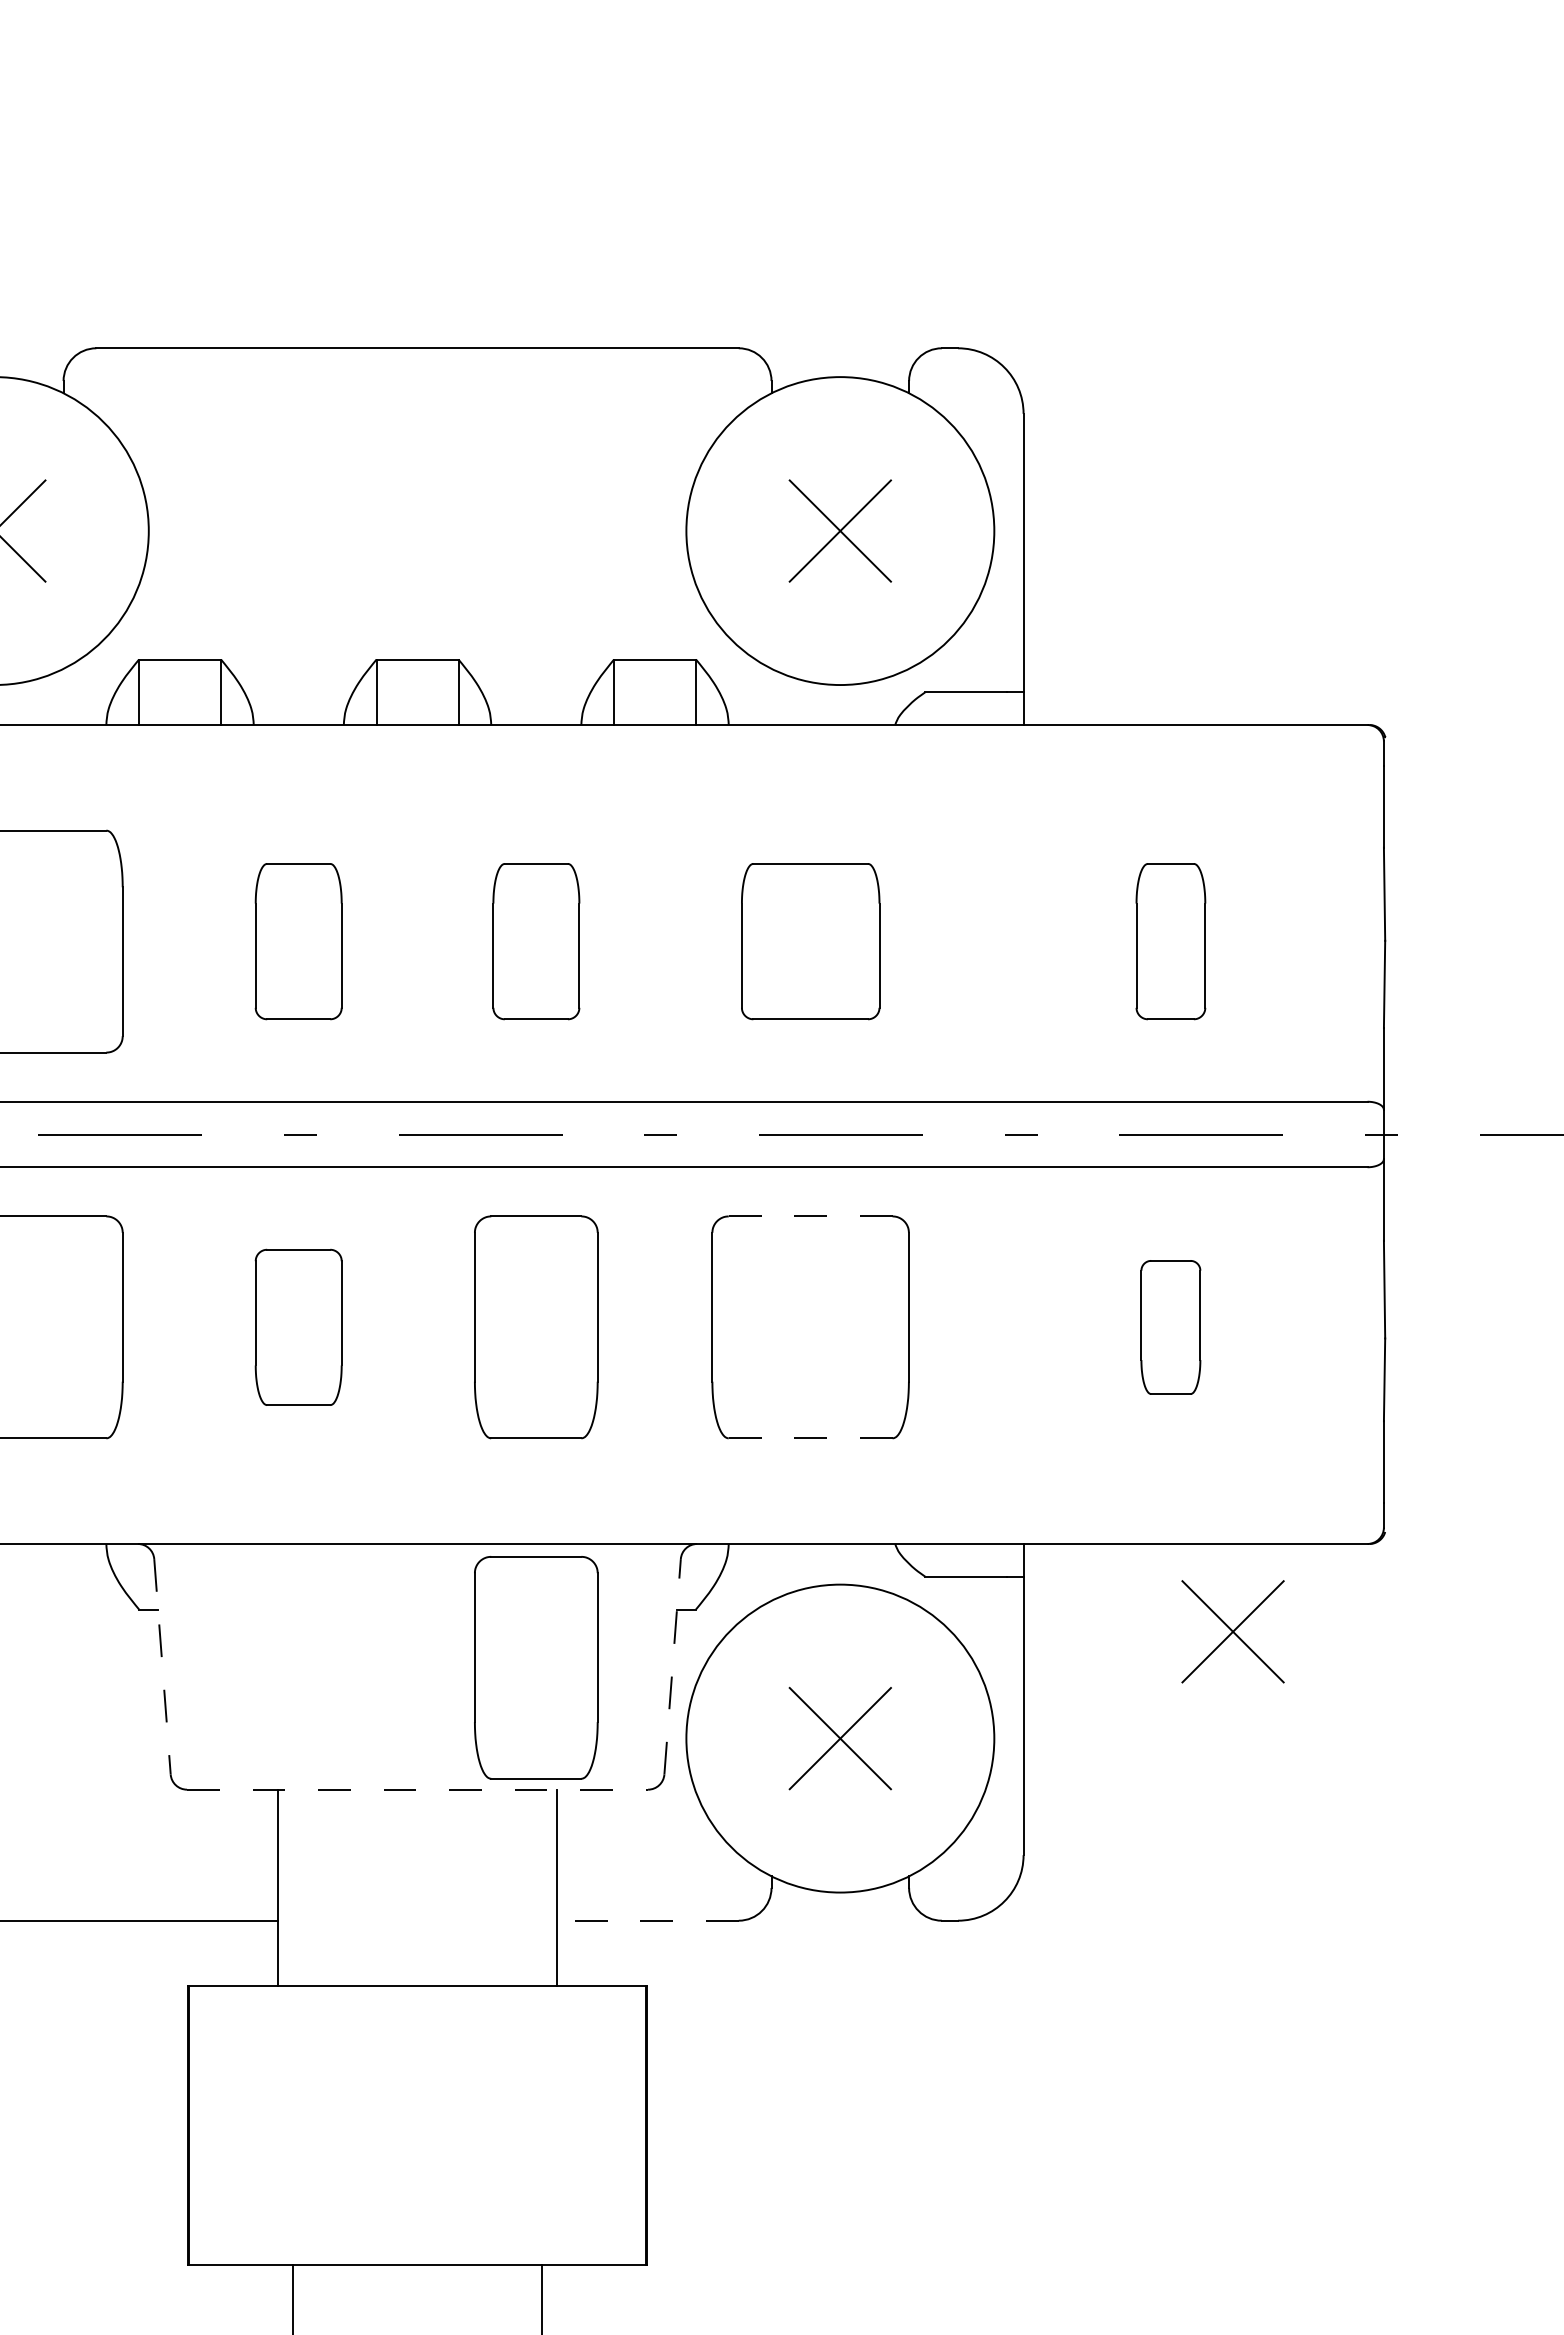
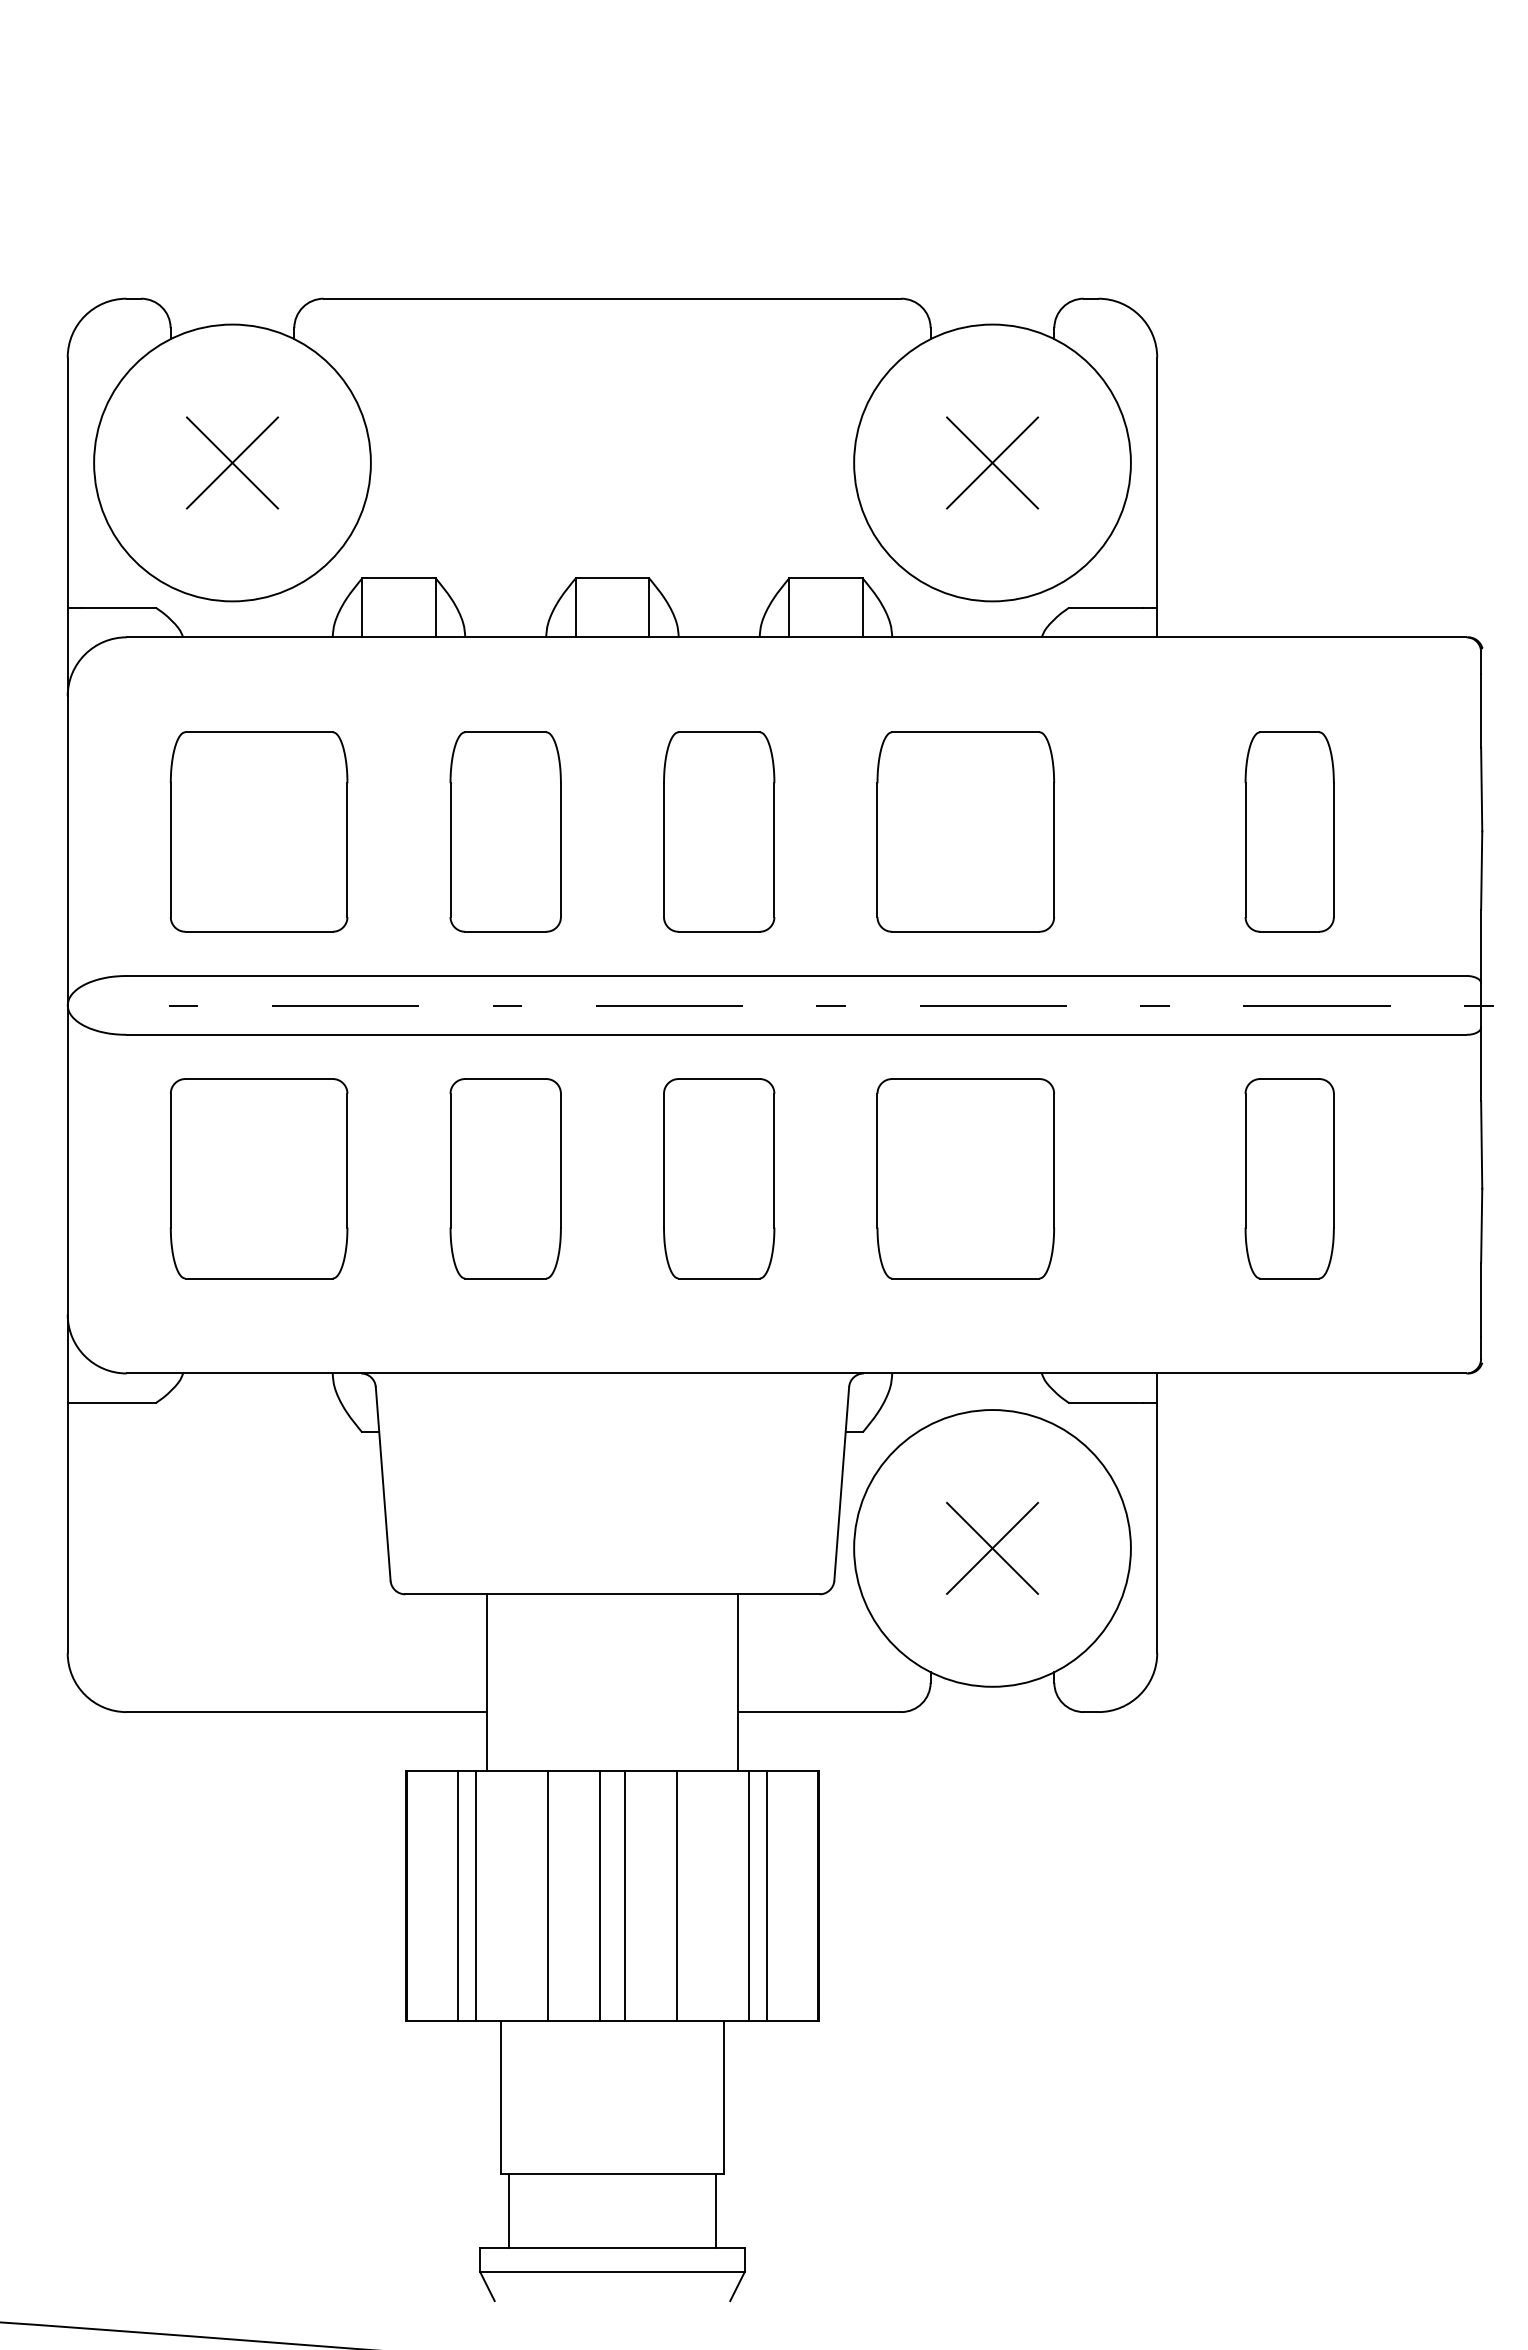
part: (298, 941) -> (505, 831), size x1.43
part: (536, 941) -> (719, 831), size x1.43
part: (810, 941) -> (965, 831), size x1.43
part: (1170, 941) -> (1289, 831), size x1.43
line: (810, 1216) -> (965, 1079), dashed -> solid
part: (298, 1327) -> (505, 1178), size x1.43
part: (1170, 1327) -> (1289, 1178), size x1.67
line: (810, 1438) -> (965, 1278), dashed -> solid
part: (1233, 1631) -> (1345, 1452), removed
line: (672, 1666) -> (841, 1483), dashed -> solid
line: (162, 1667) -> (383, 1484), dashed -> solid
part: (536, 1667) -> (719, 1484), removed
line: (417, 1789) -> (612, 1594), dashed -> solid
line: (647, 1921) -> (819, 1712), dashed -> solid
line: (245, 2125) -> (457, 1896), added
line: (266, 2125) -> (476, 1896), added
line: (346, 2125) -> (548, 1896), added
line: (403, 2125) -> (599, 1896), added
line: (432, 2125) -> (625, 1896), added
line: (488, 2125) -> (676, 1896), added
line: (568, 2125) -> (748, 1896), added
line: (590, 2125) -> (767, 1896), added

